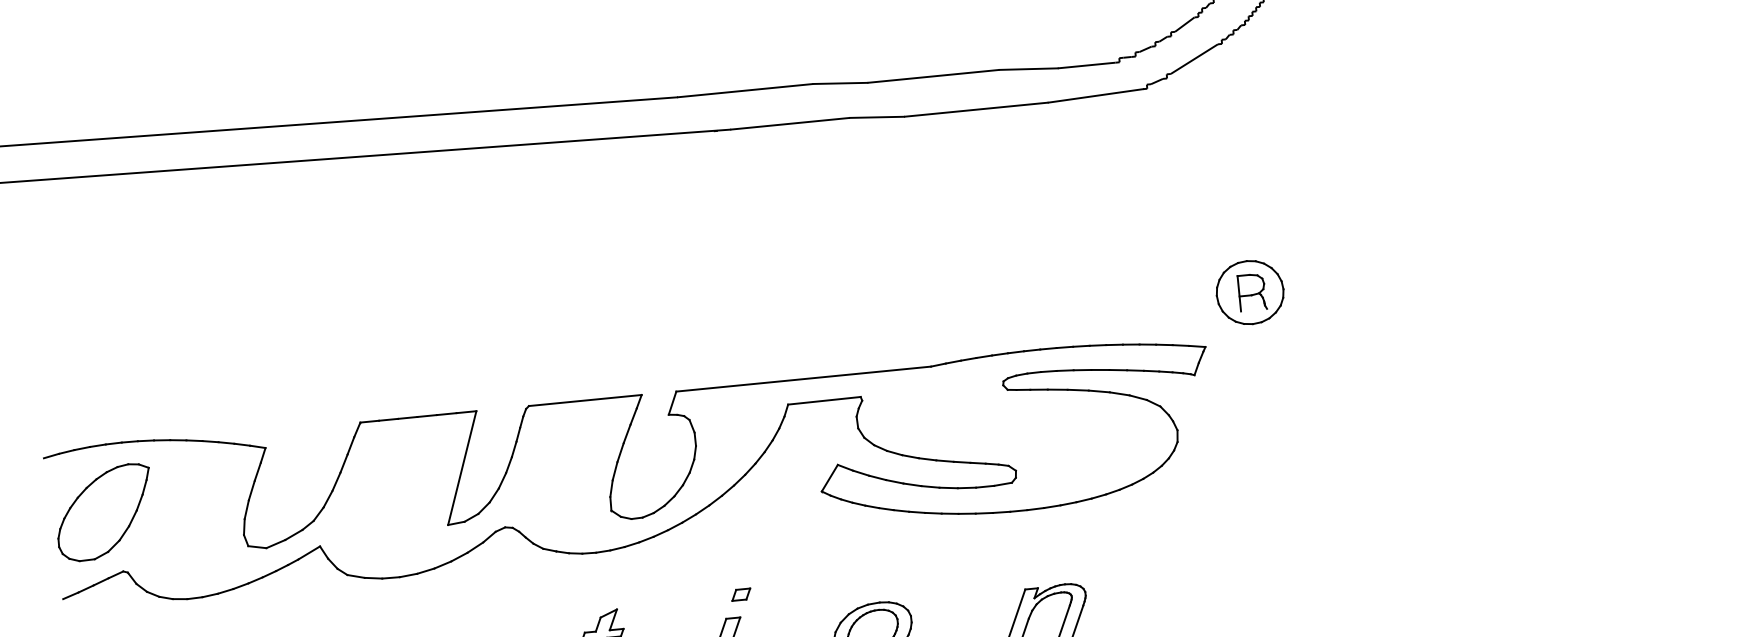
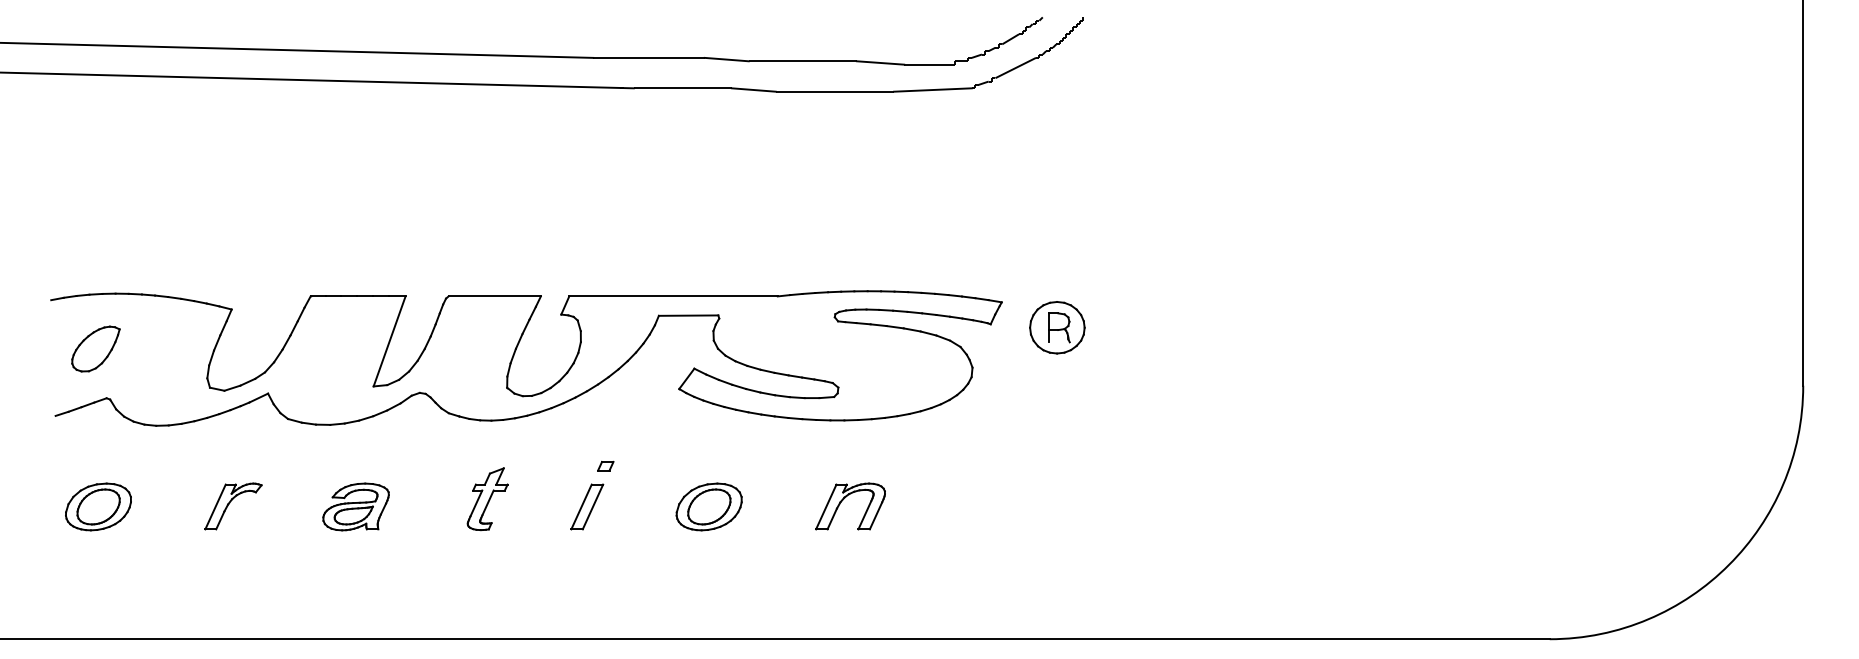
part: (1250, 292) -> (1057, 327), moved
part: (103, 511) -> (95, 348), size x0.6

